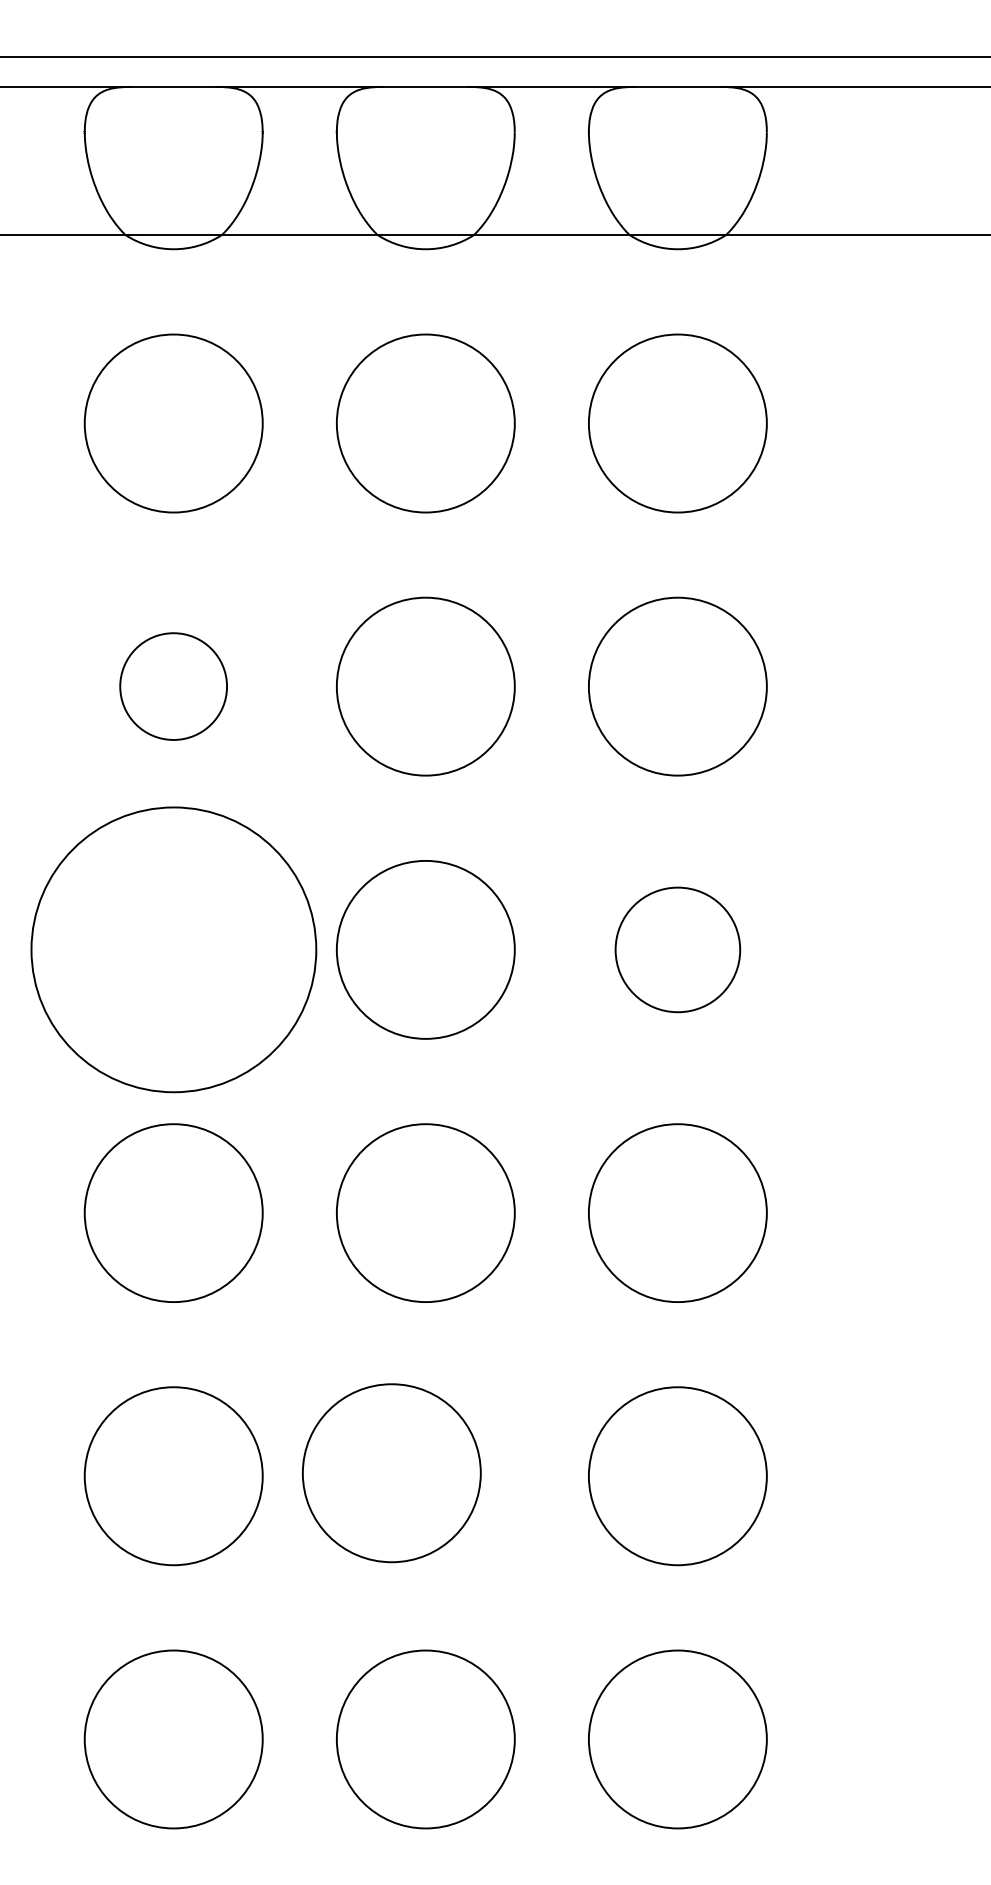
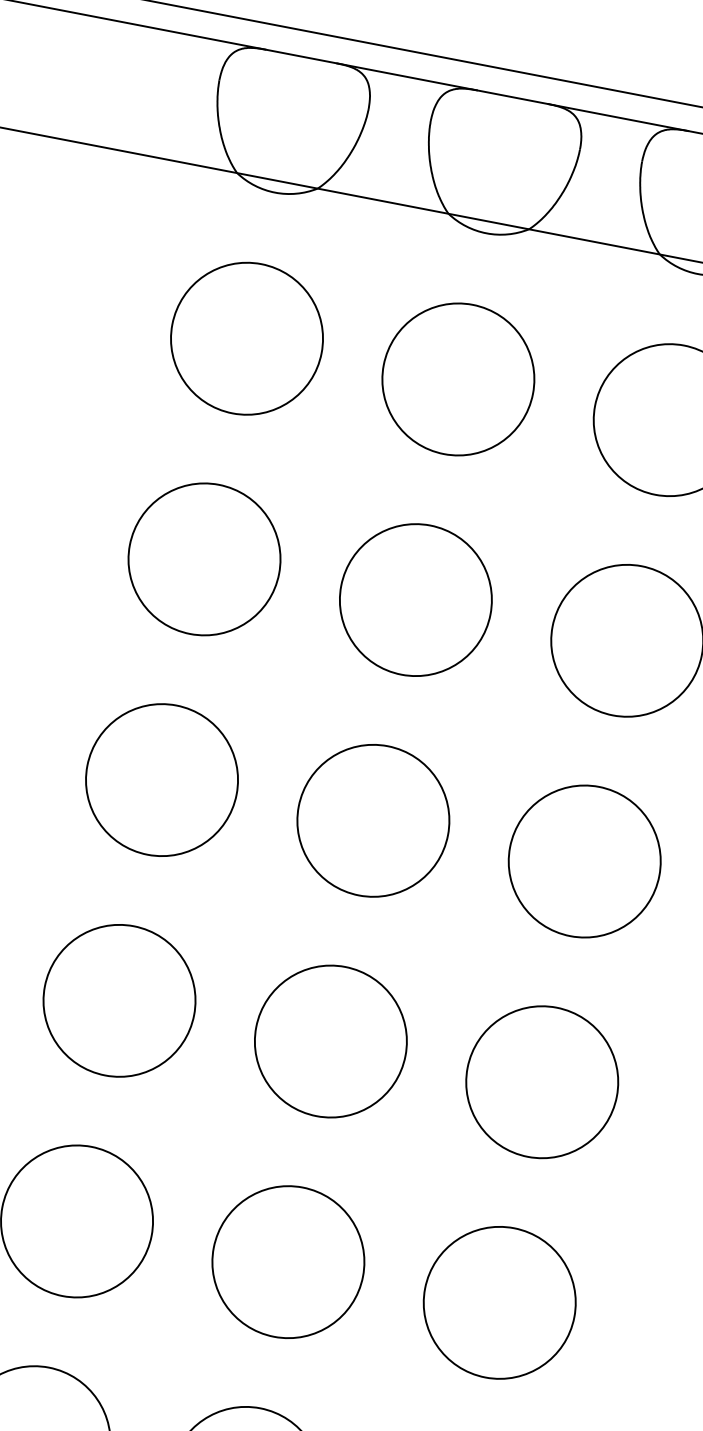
part: (173, 686) -> (204, 559), size x1.67
part: (173, 949) -> (161, 779), size x0.62
part: (677, 949) -> (584, 861), size x1.43
part: (391, 1473) -> (288, 1262), moved

